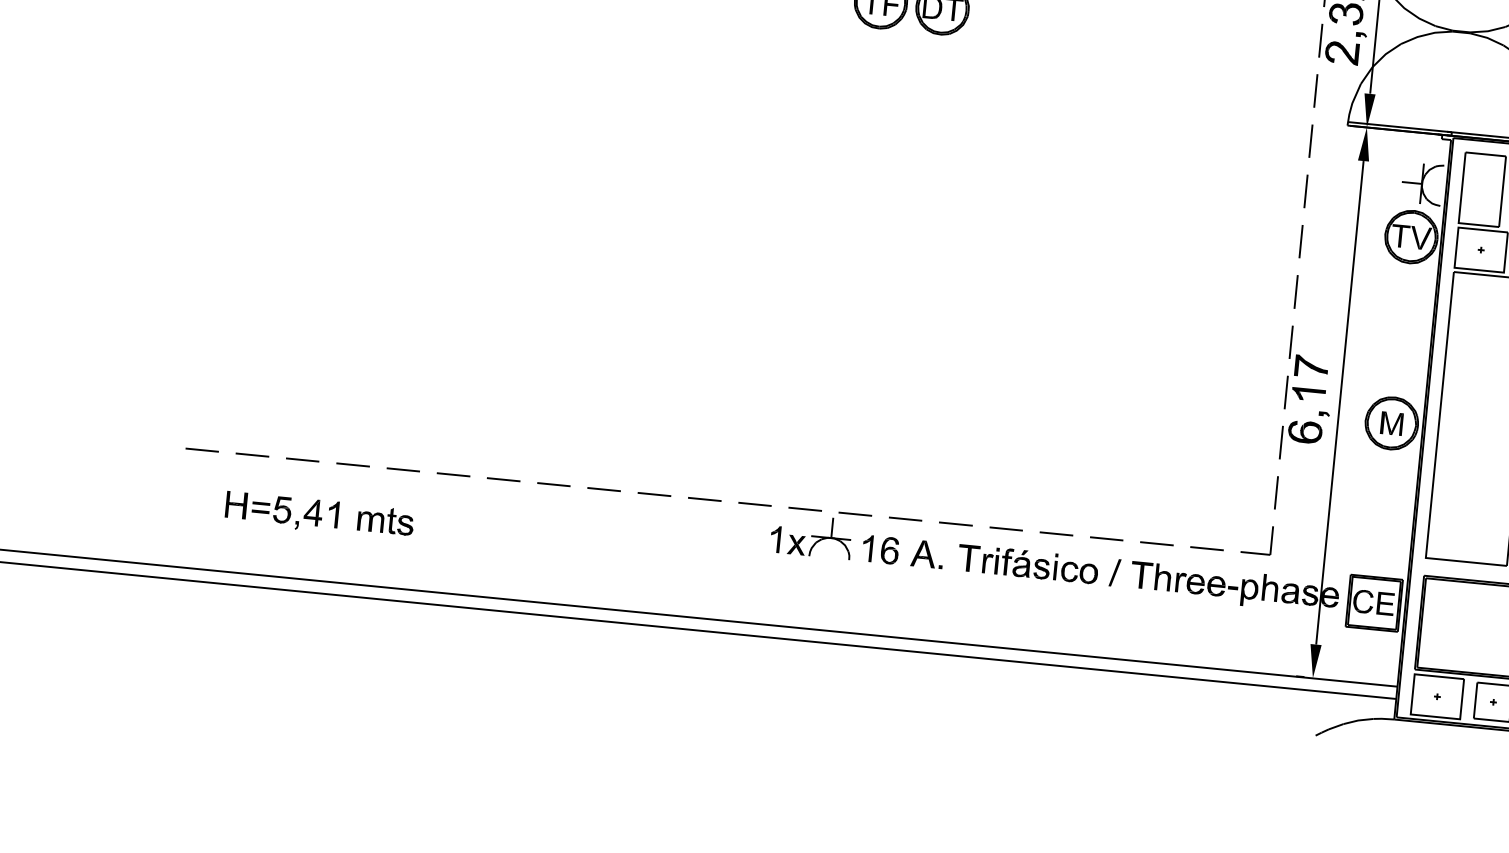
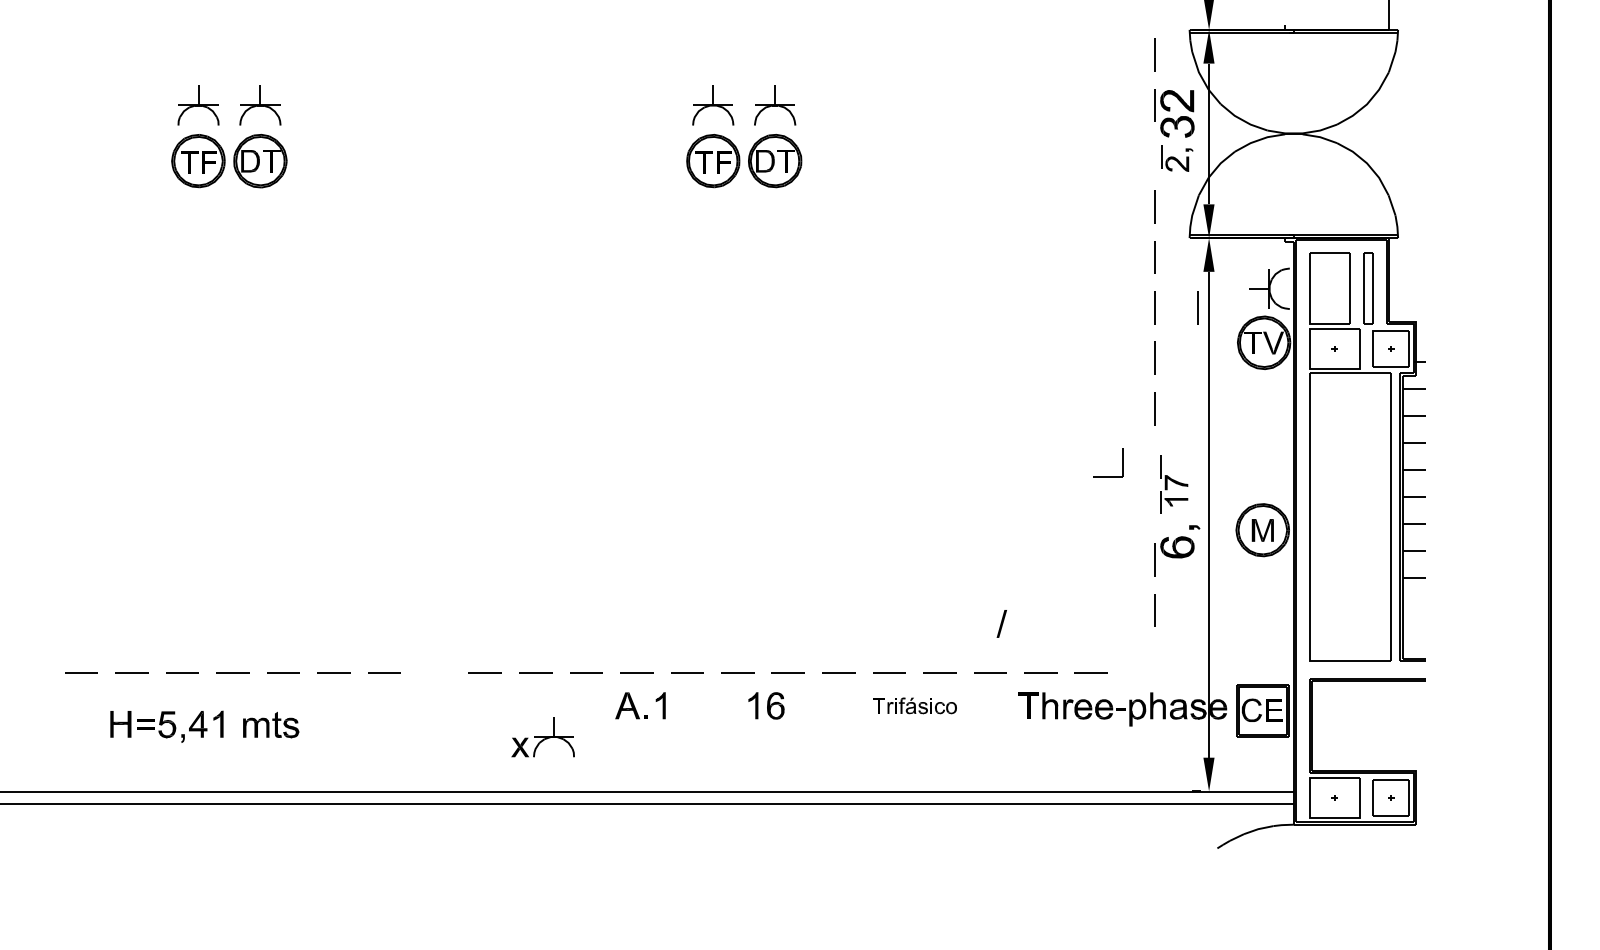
part: (1343, 45) -> (1177, 158), size x0.7
line: (1348, 195) -> (1197, 307), added
part: (1308, 369) -> (1174, 484), size x0.7
line: (553, 484) -> (434, 672), removed
part: (819, 537) -> (542, 737), moved
part: (1271, 540) -> (1122, 462), moved
part: (927, 554) -> (631, 705), moved
part: (1028, 563) -> (914, 705), size x0.6
line: (1114, 572) -> (1001, 623), moved

